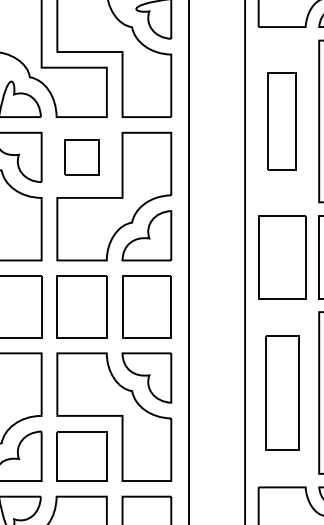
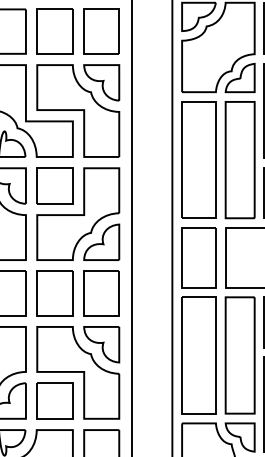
part: (281, 120) -> (198, 159), size x1.67
part: (81, 156) -> (54, 185), size x1.43
part: (281, 393) -> (198, 355), size x1.43

